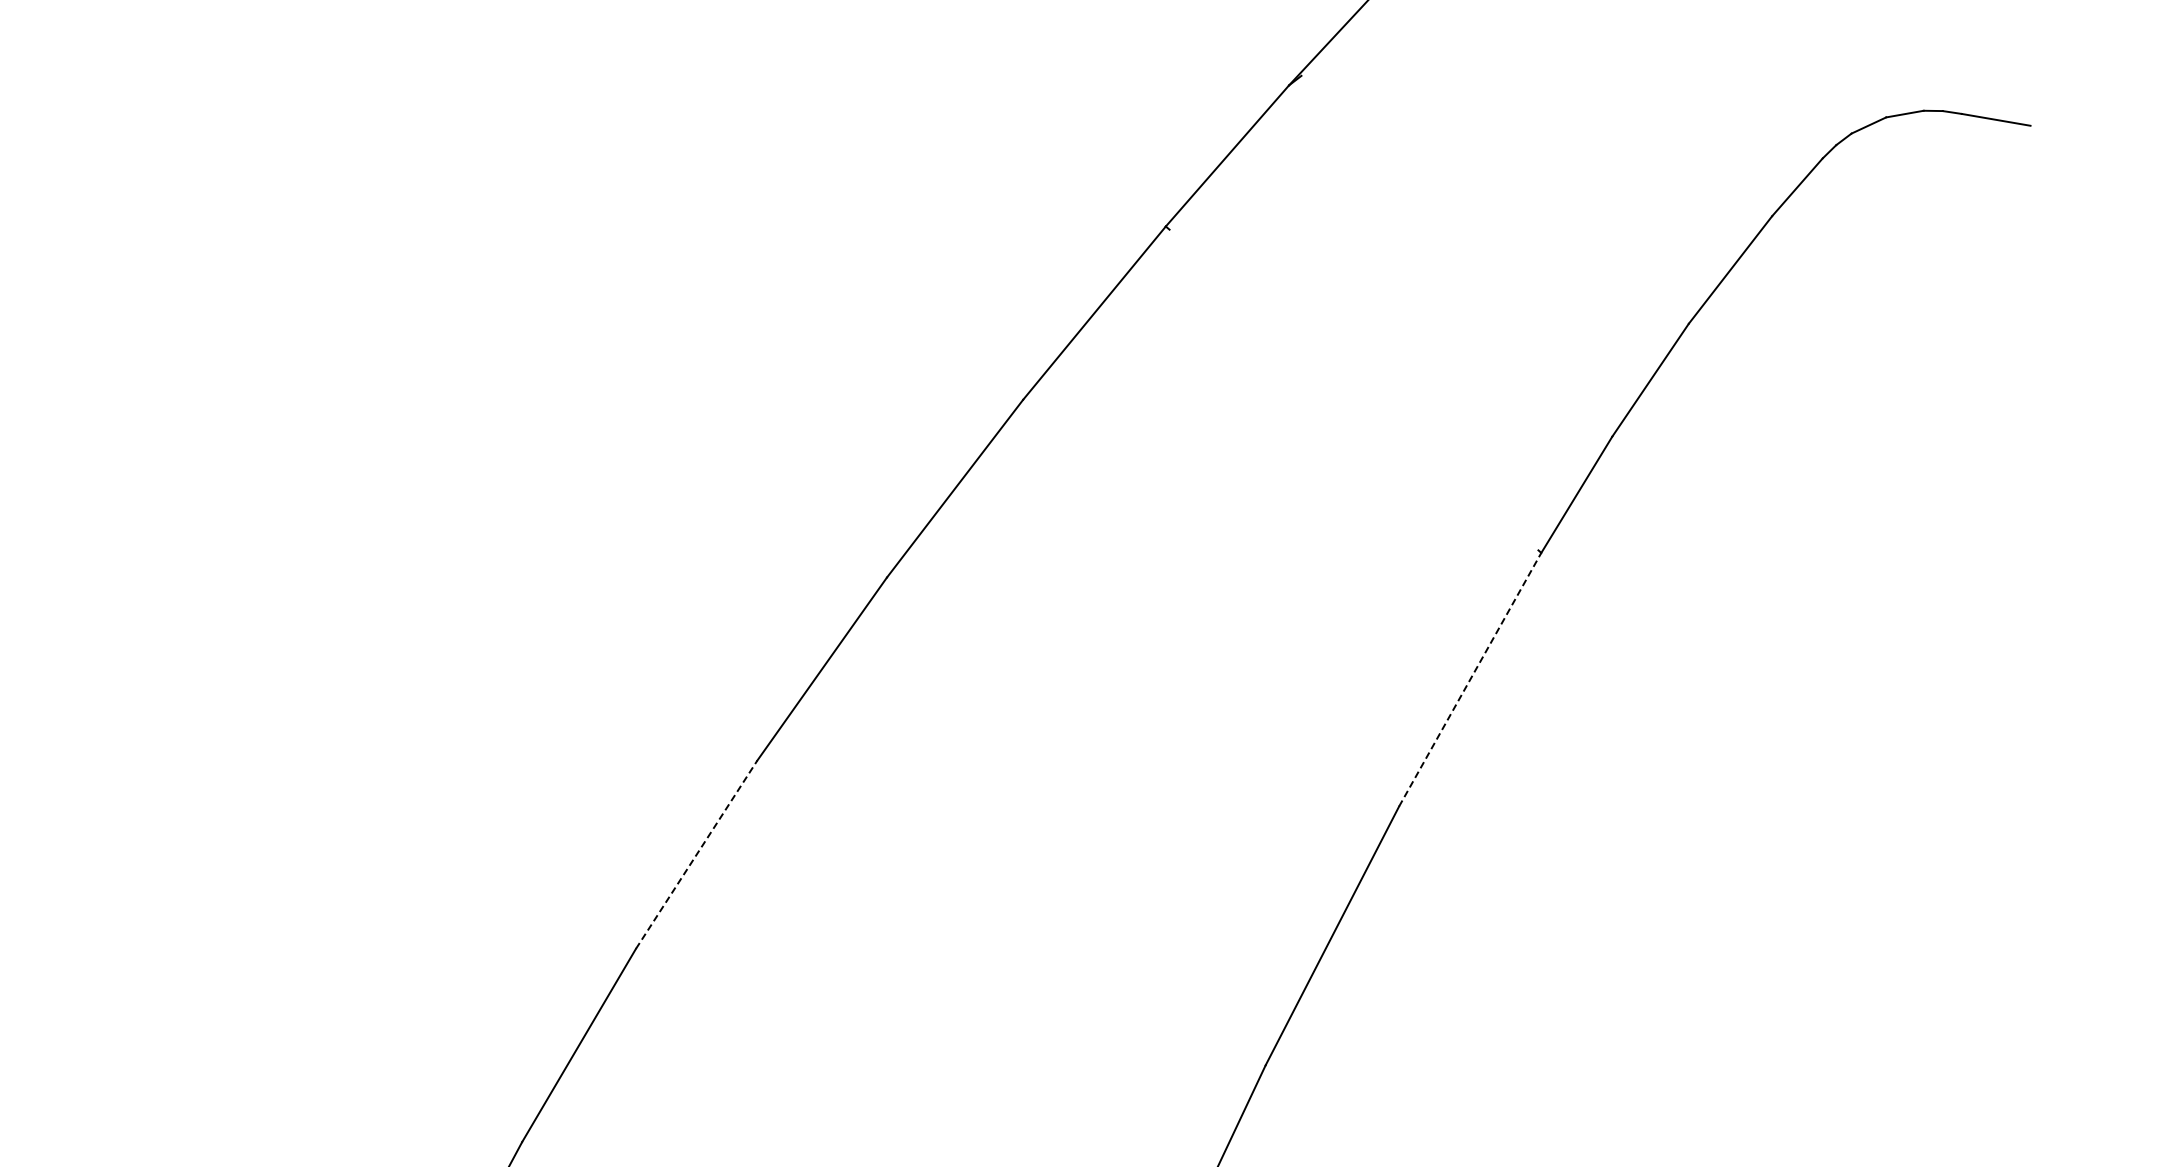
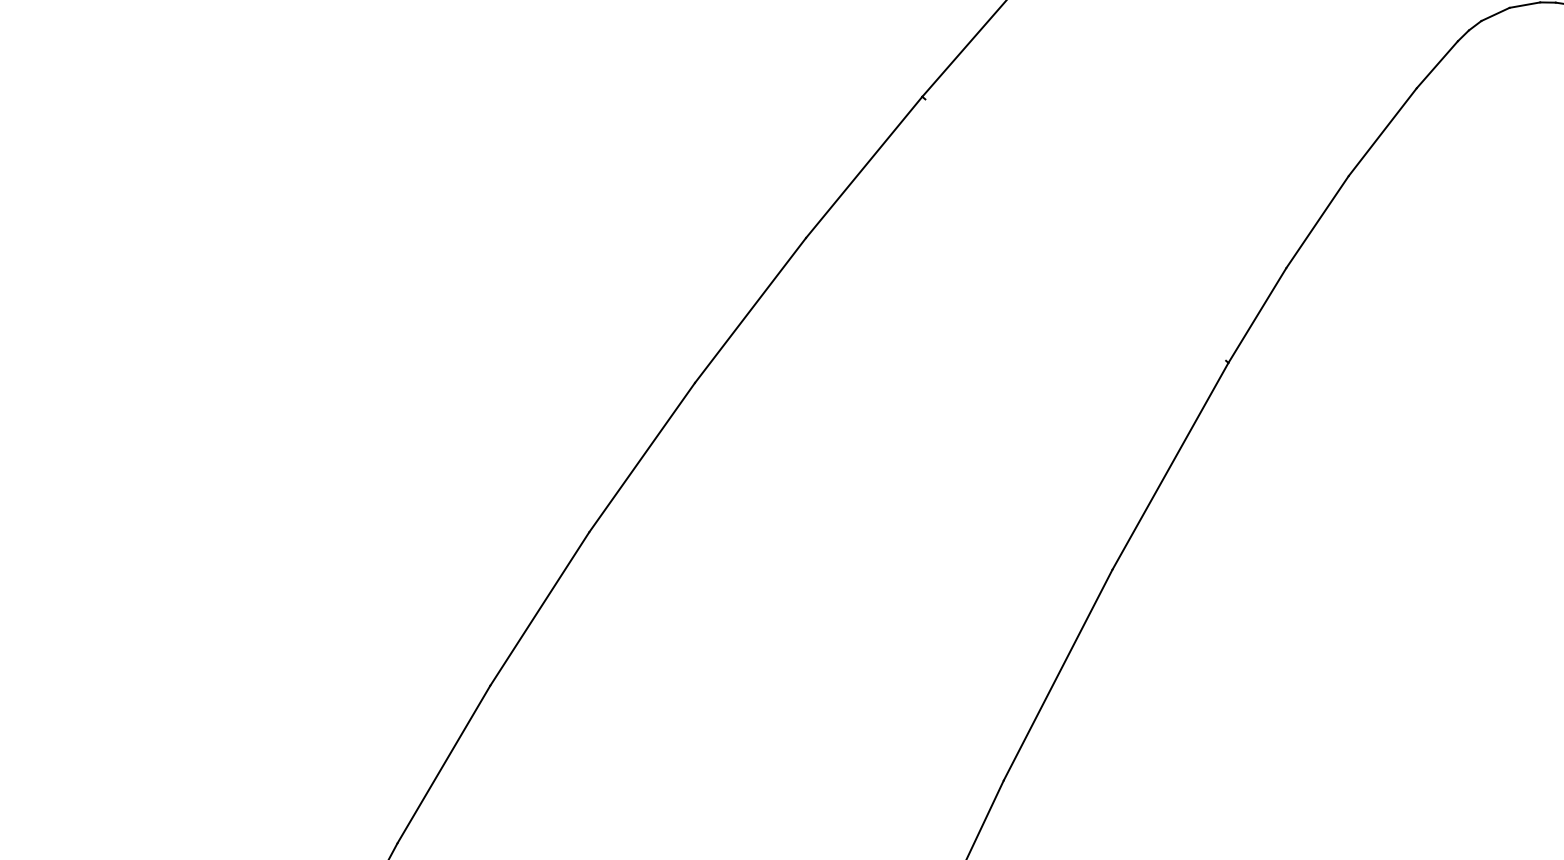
line: (1470, 679) -> (1170, 466), dashed -> solid
line: (696, 854) -> (539, 608), dashed -> solid

